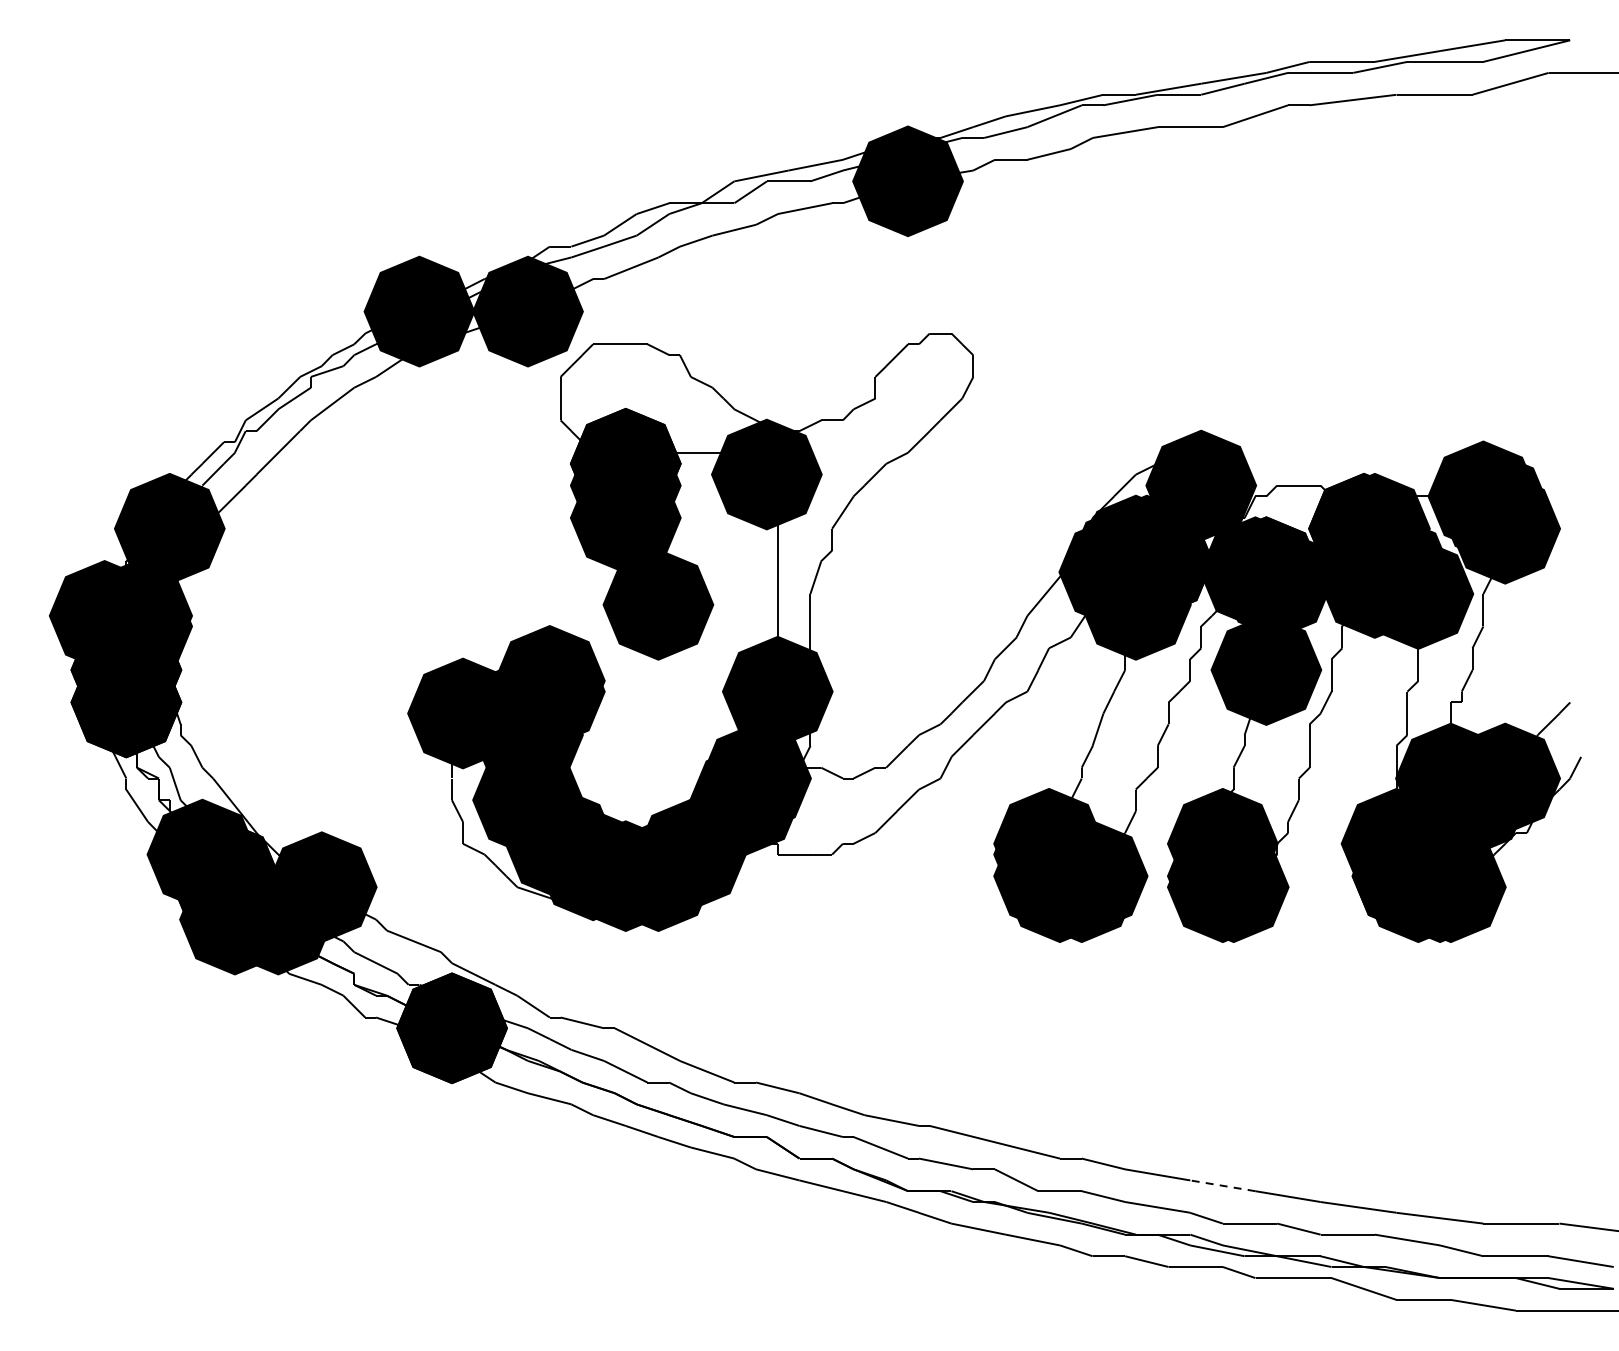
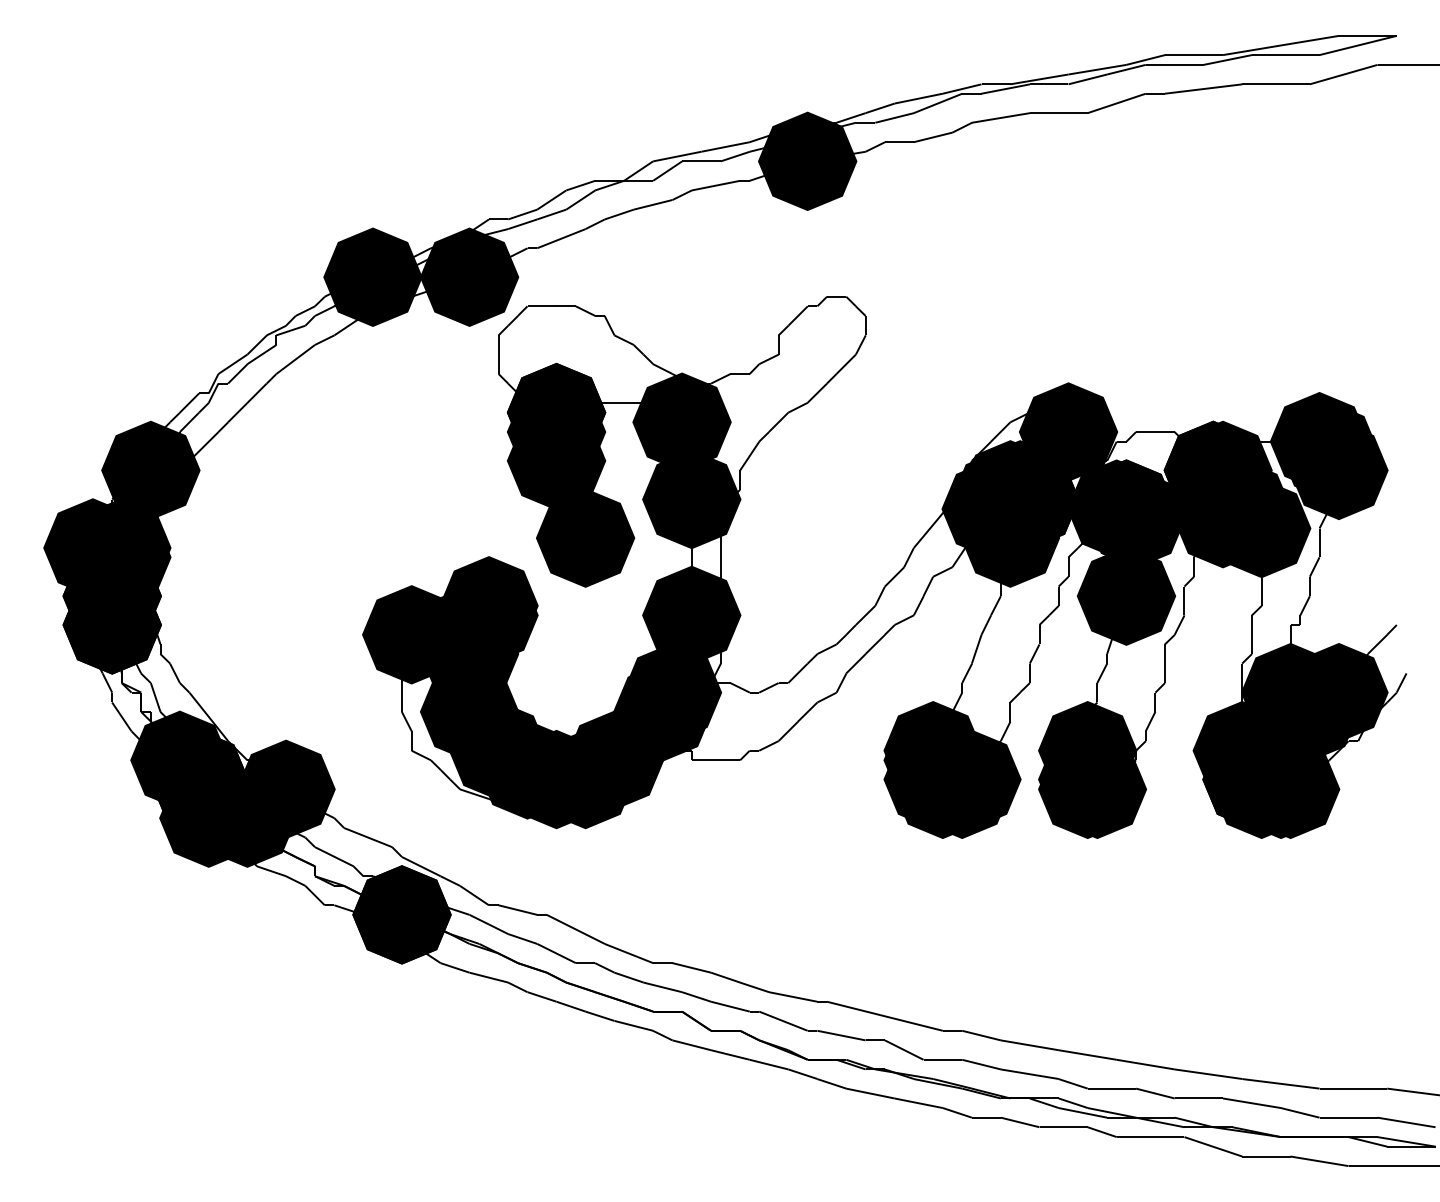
fill: (777, 561) -> (691, 499), added
line: (1222, 1185) -> (1087, 1054), dashed -> solid

